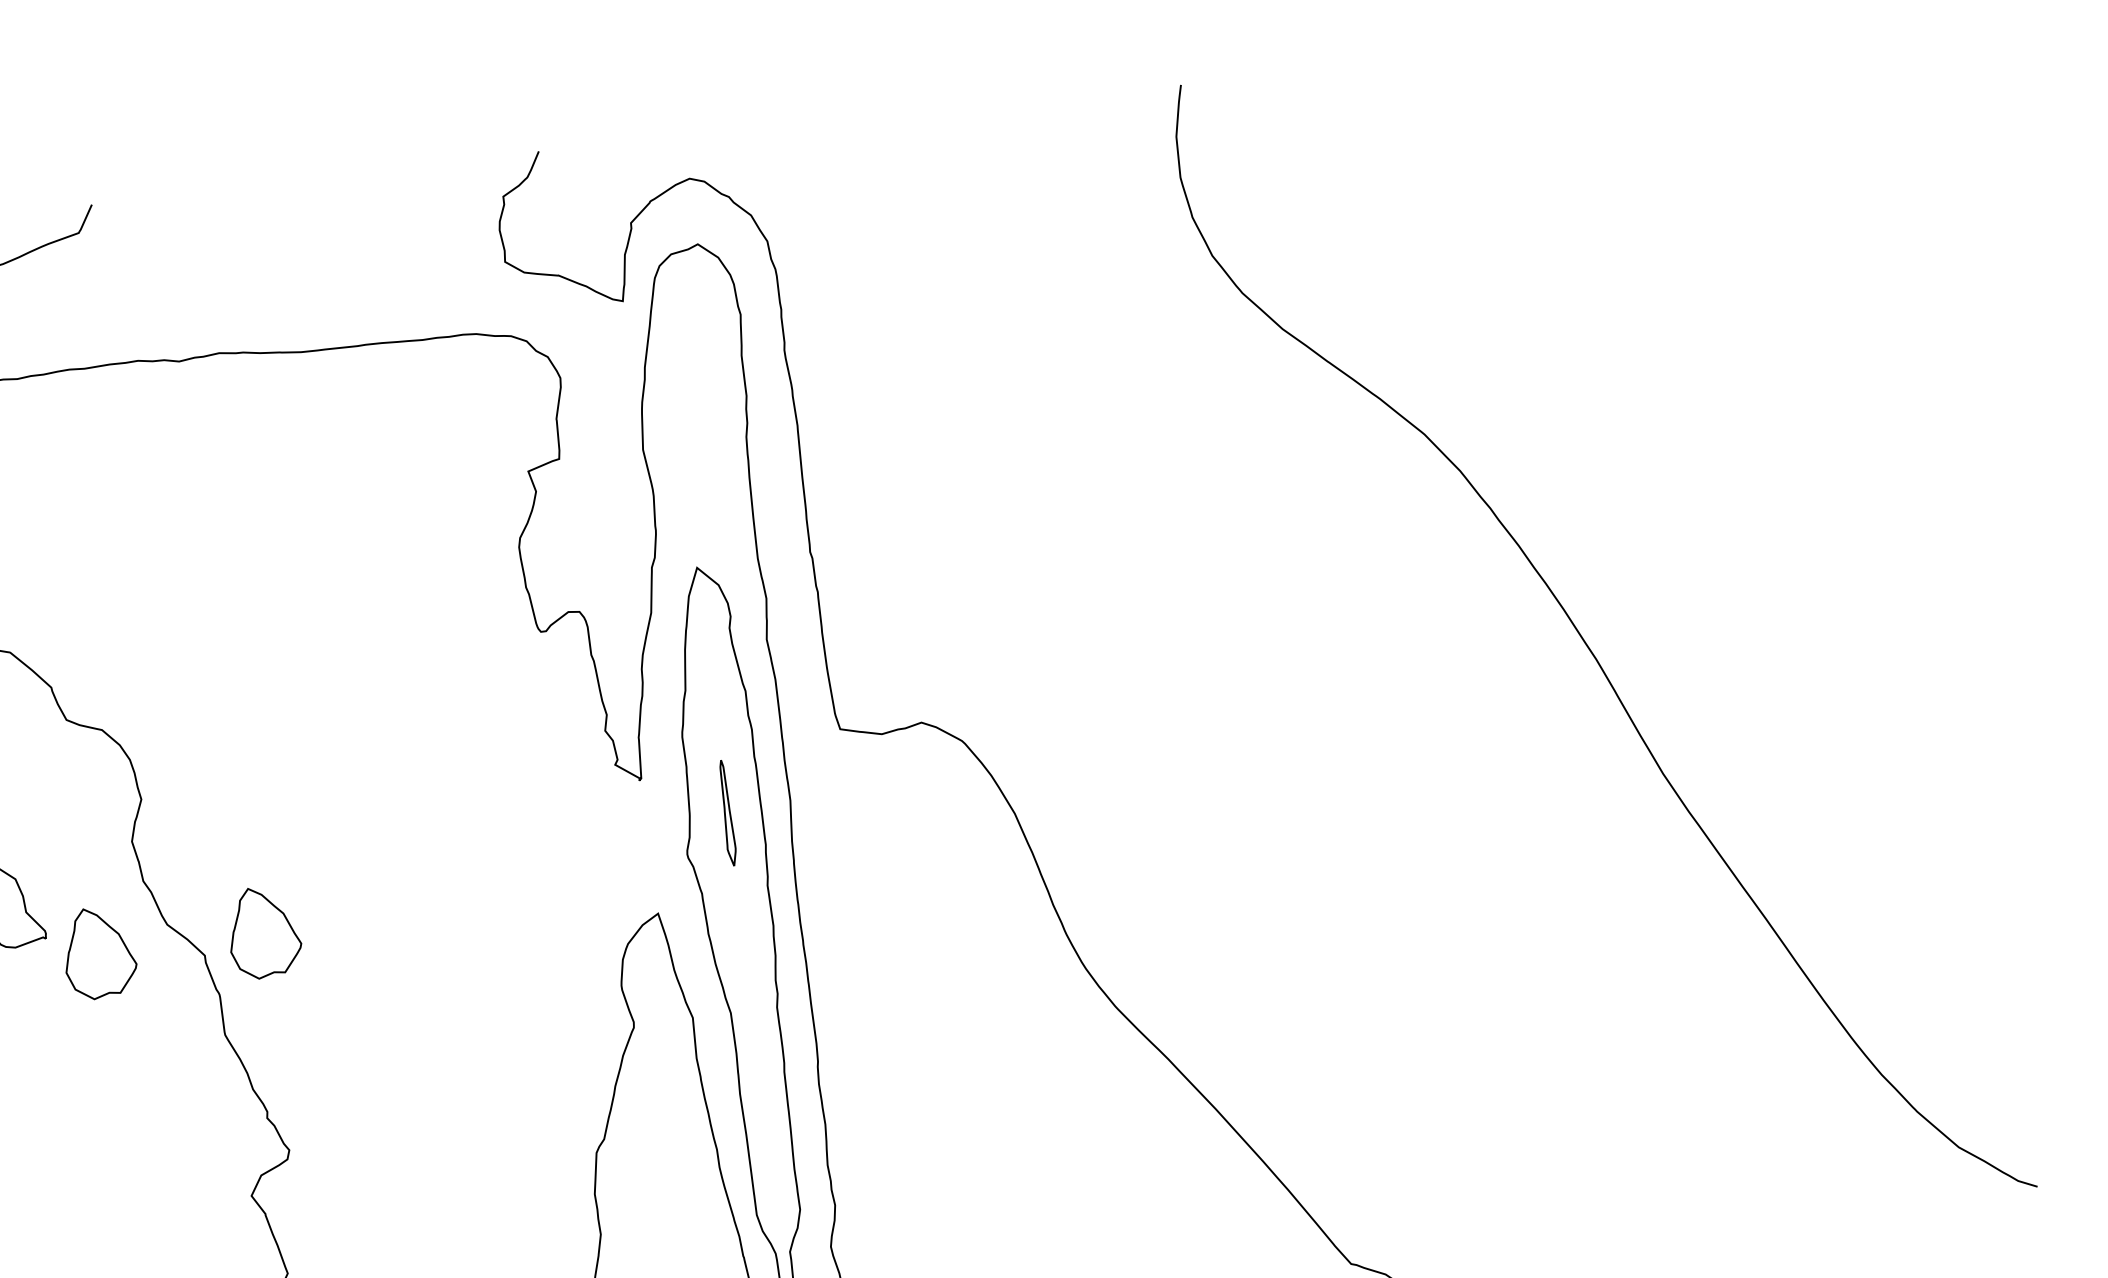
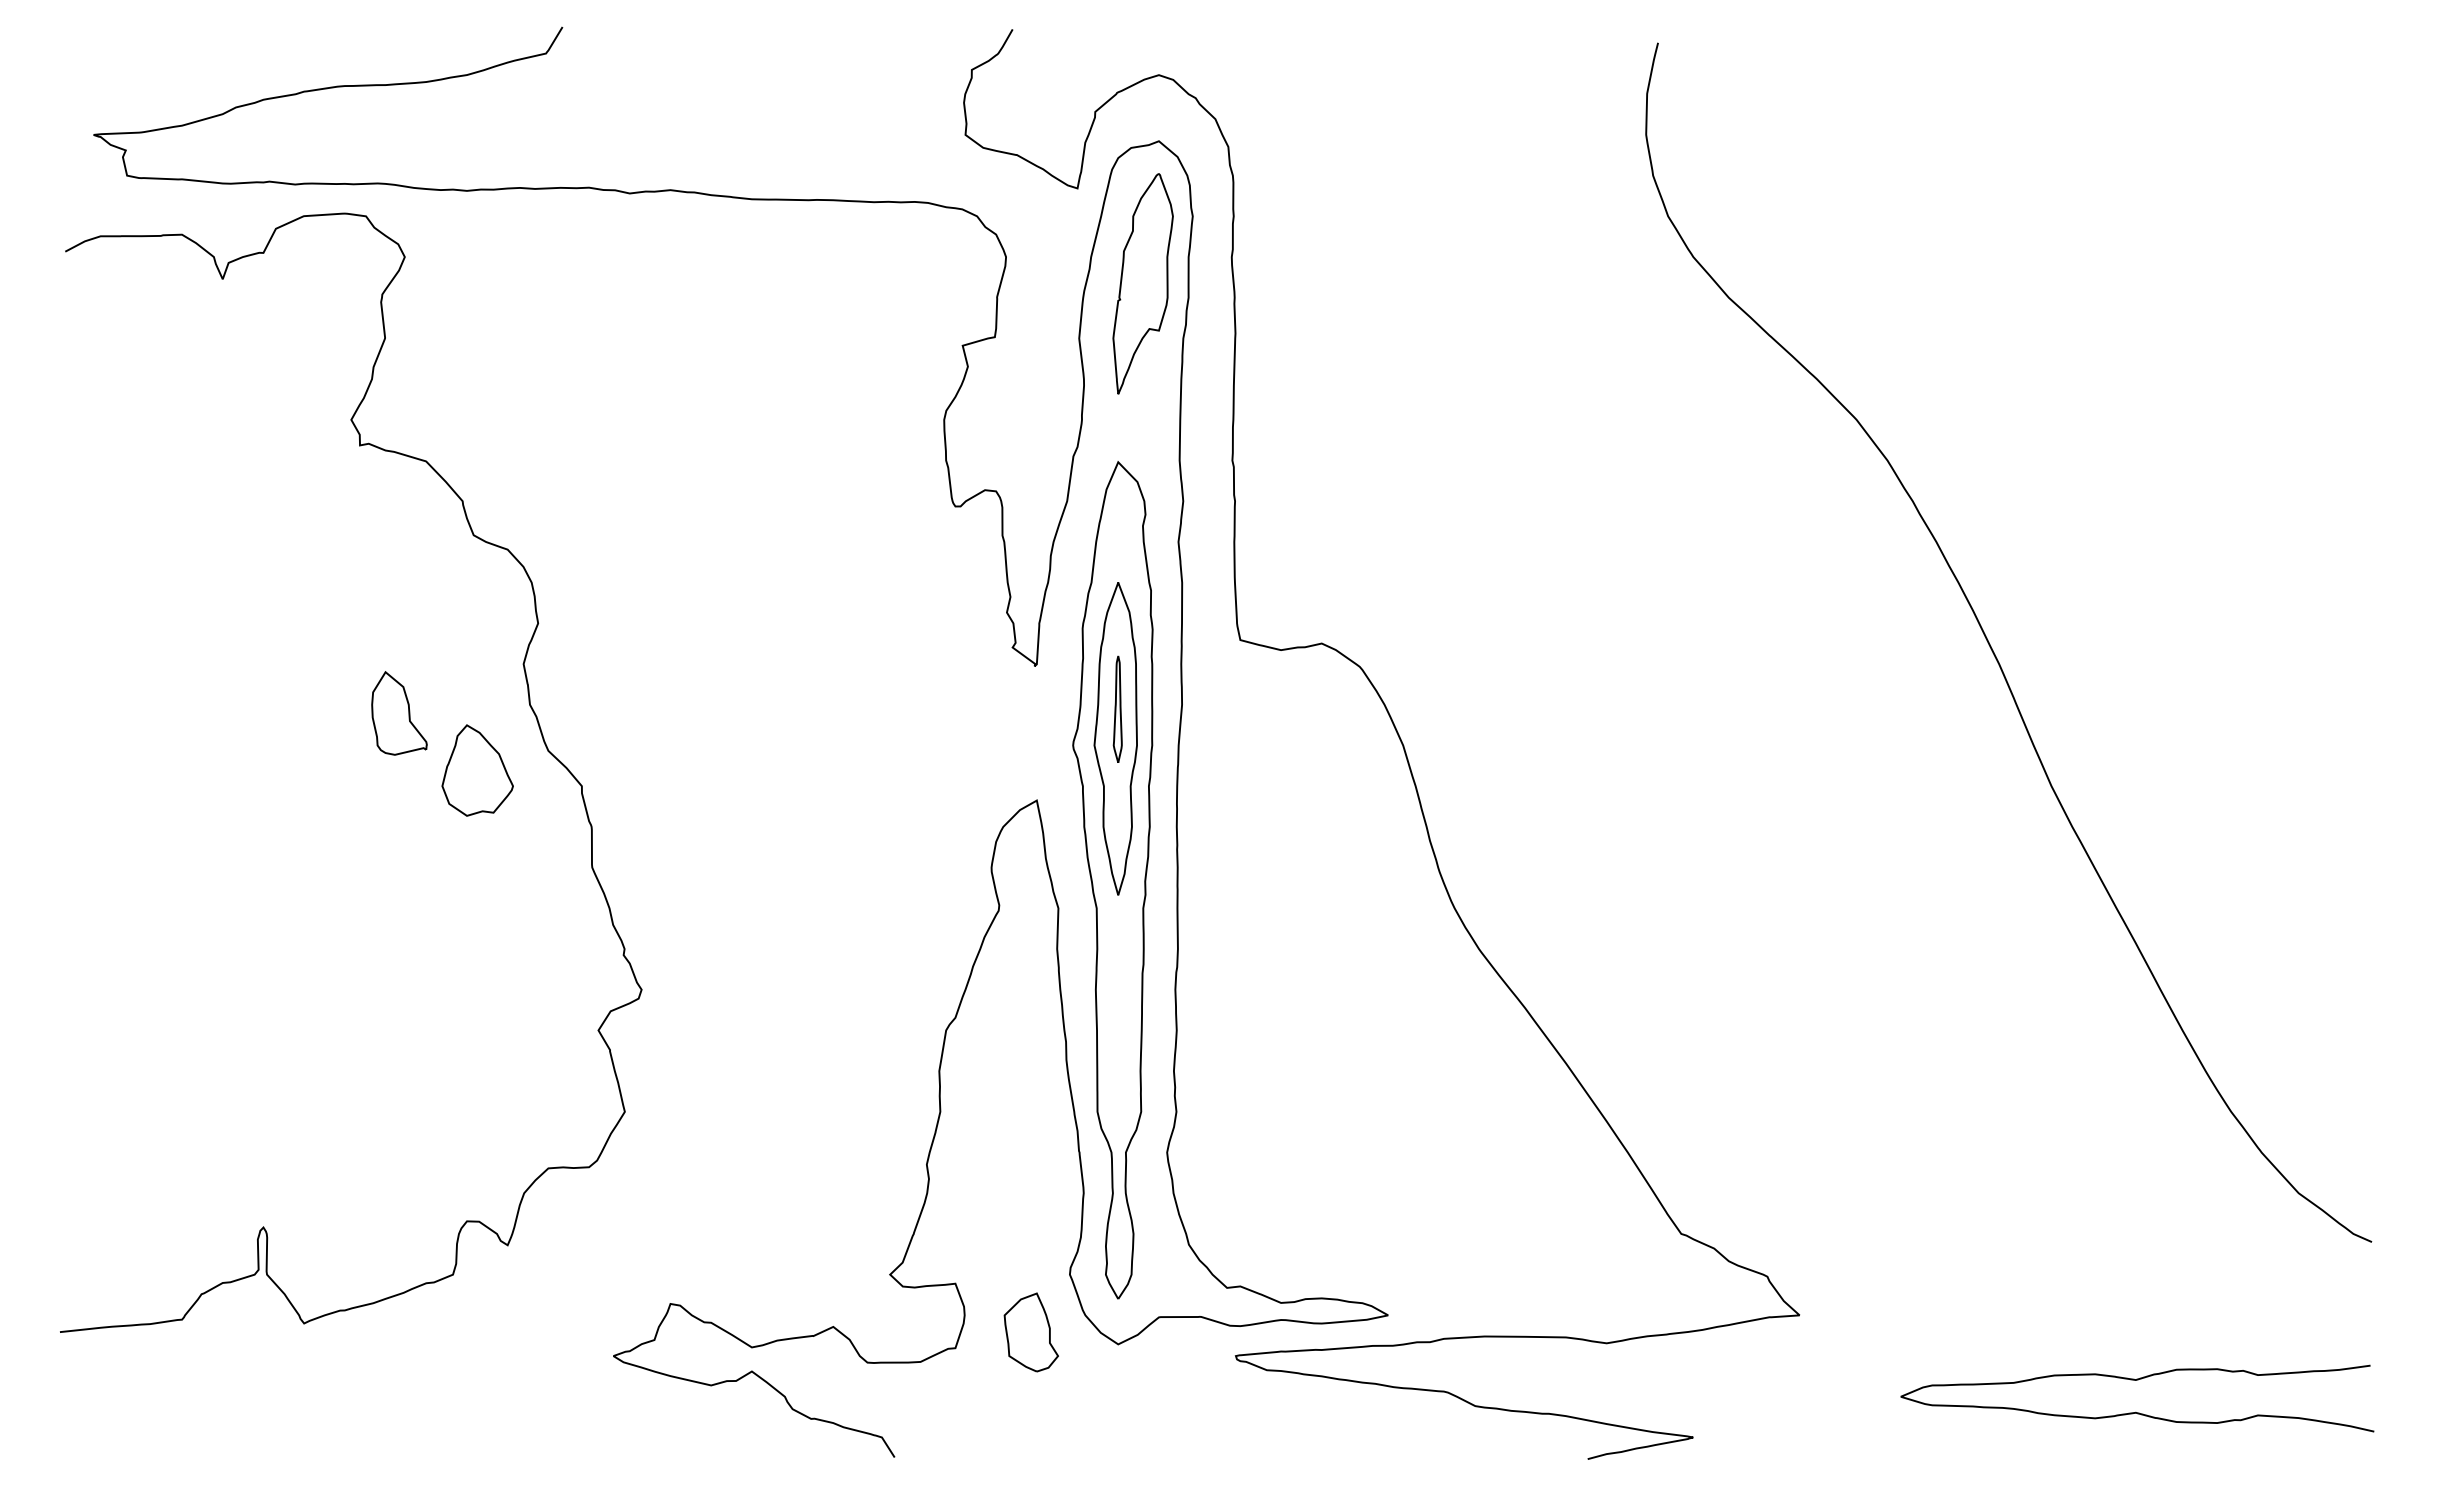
part: (699, 387) -> (1142, 283), added
part: (728, 842) -> (1115, 738), added
part: (264, 932) -> (643, 770), removed

